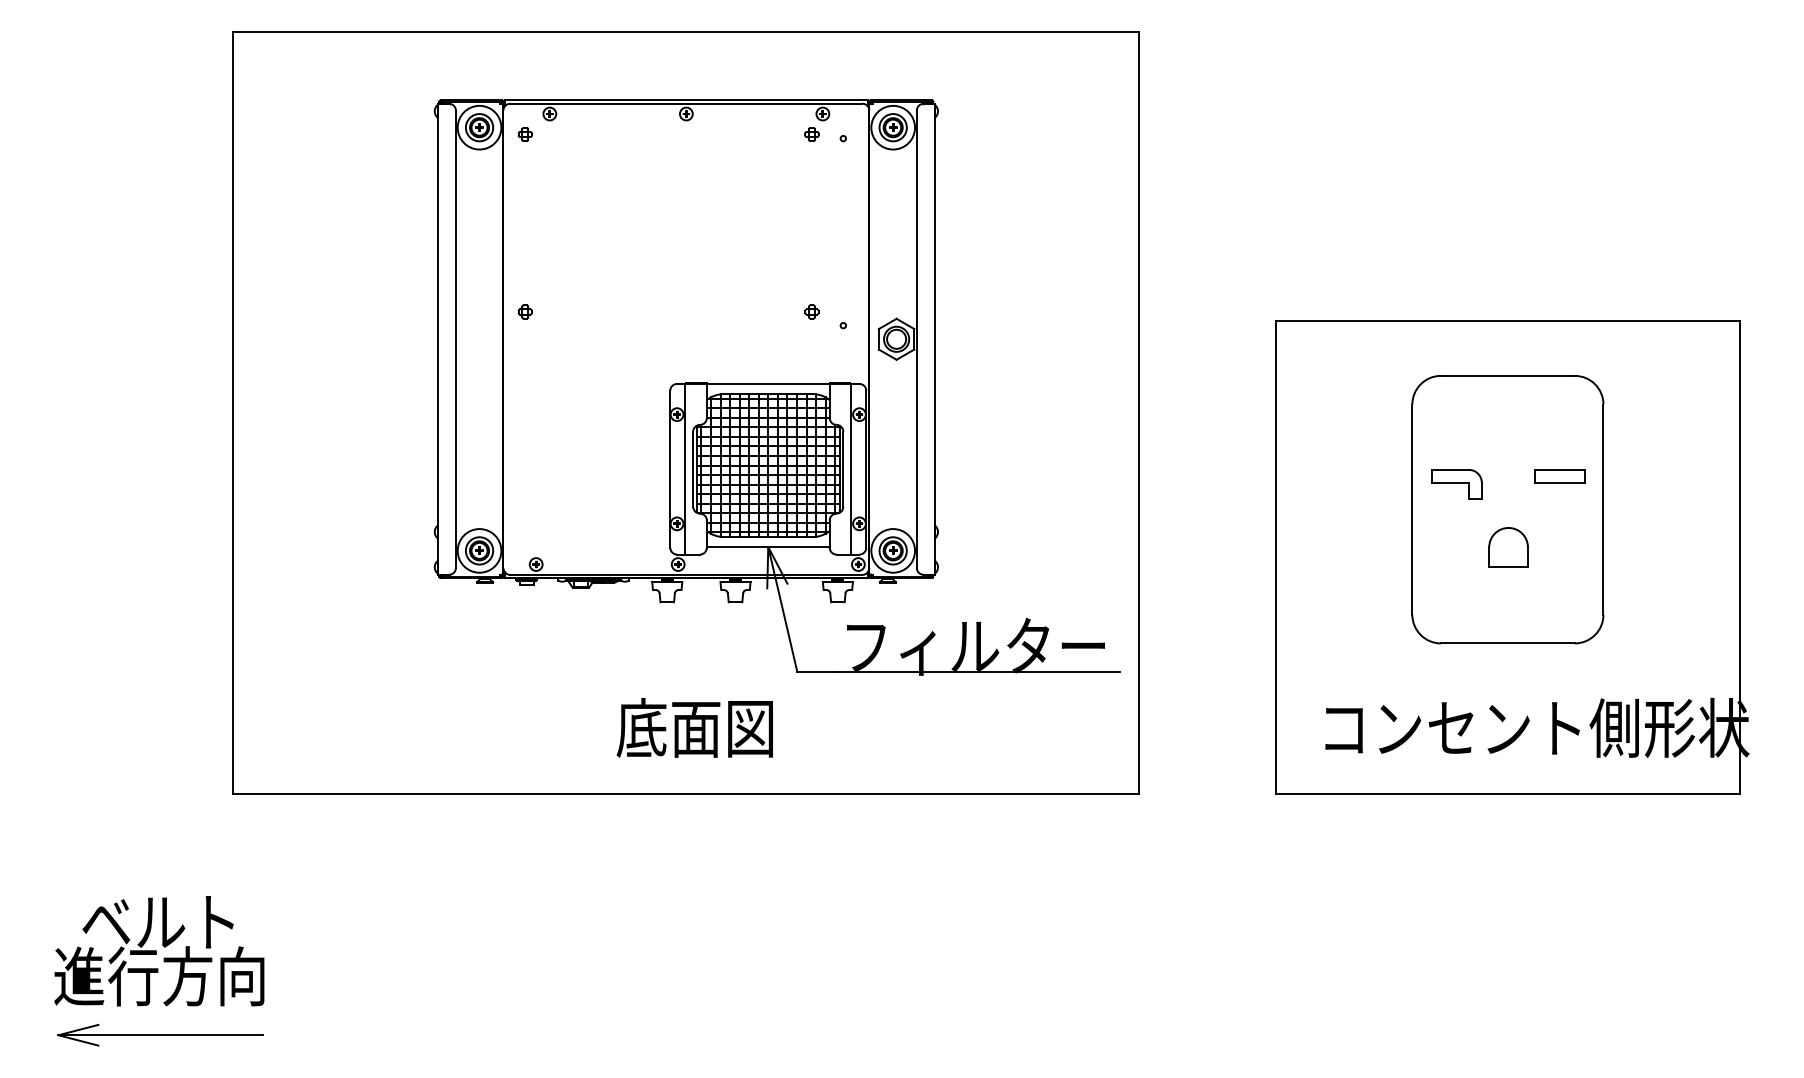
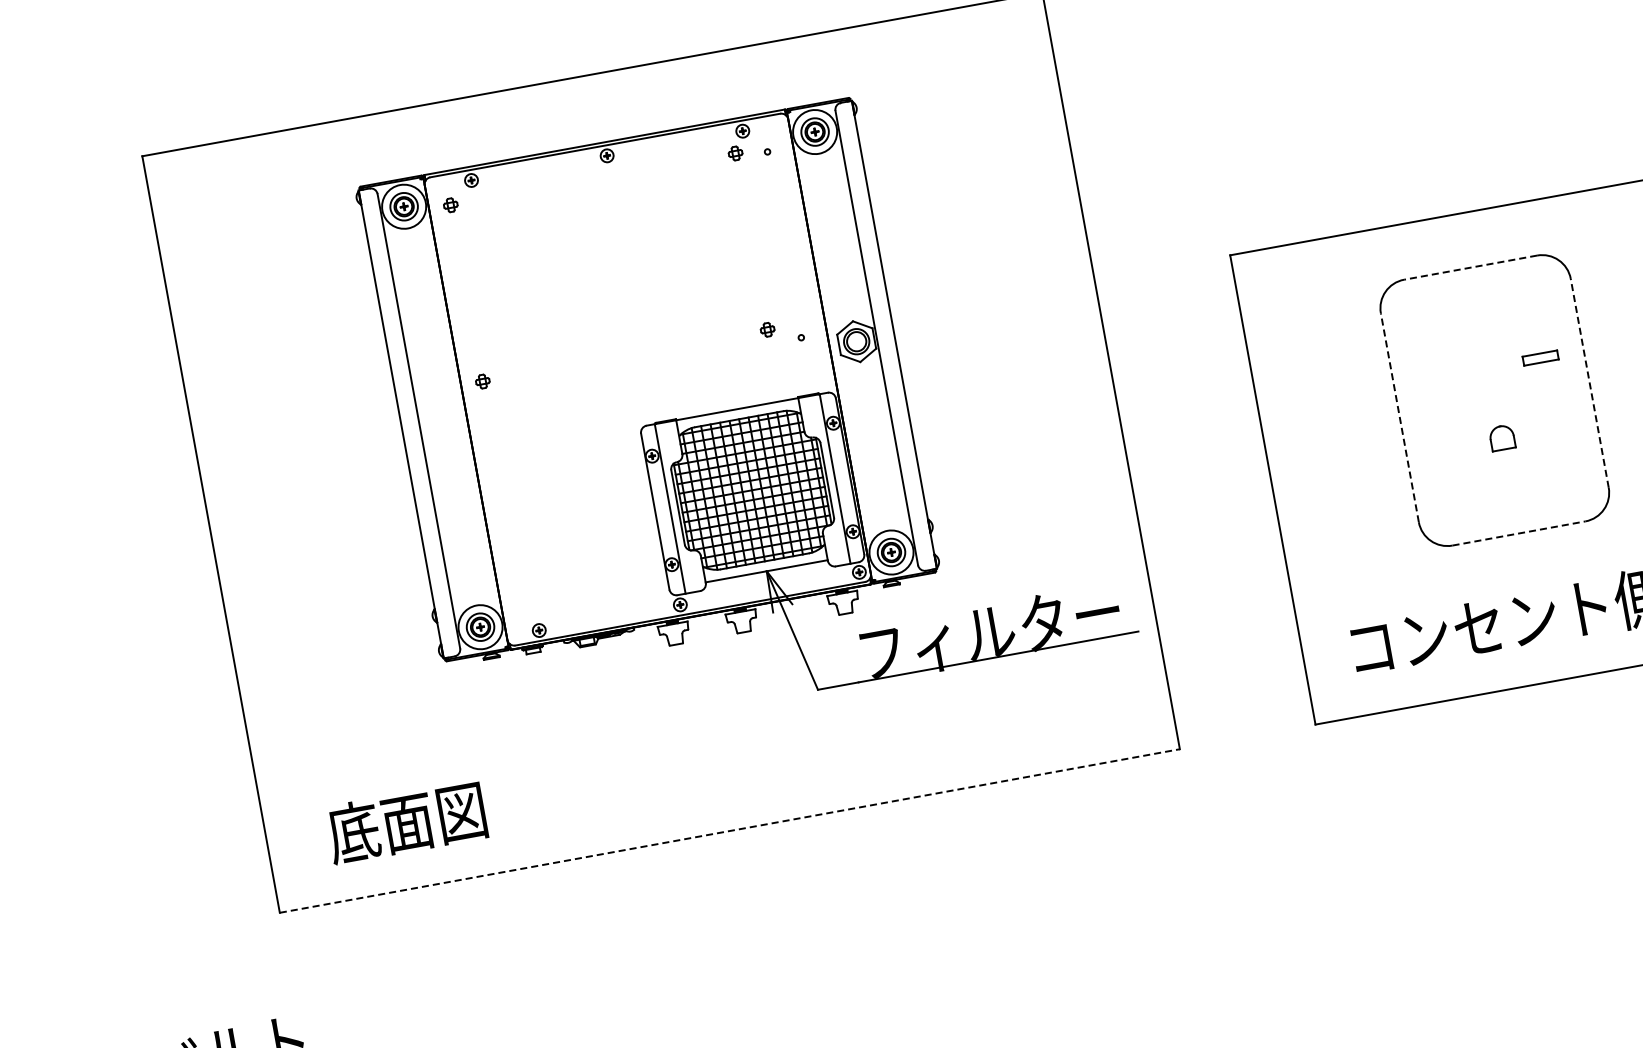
line: (1507, 375) -> (1470, 267), solid -> dashed
part: (1559, 476) -> (1540, 358), size x0.7
part: (1456, 484) -> (1439, 384), removed
line: (1412, 509) -> (1399, 417), solid -> dashed
line: (1603, 509) -> (1589, 383), solid -> dashed
part: (1508, 547) -> (1502, 438), size x0.6
line: (1507, 643) -> (1518, 533), solid -> dashed
text: (694, 727) -> (406, 822), moved
line: (686, 793) -> (729, 830), solid -> dashed

